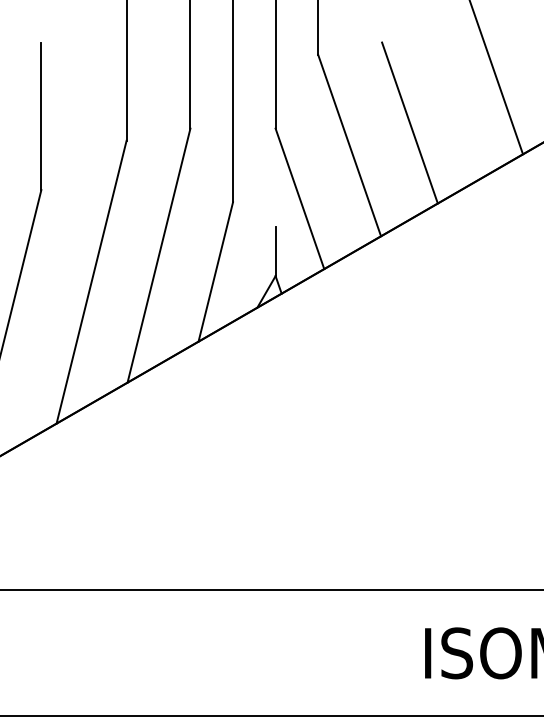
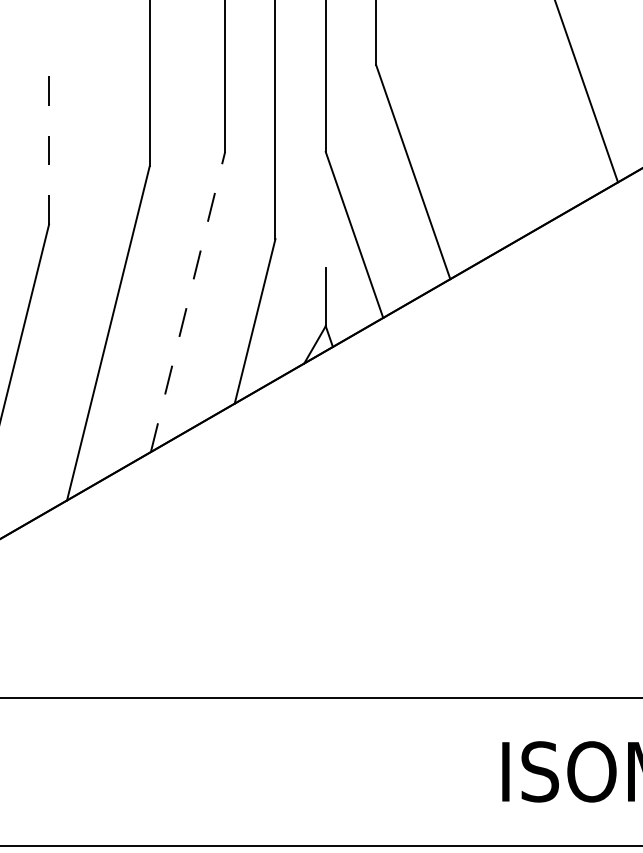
line: (41, 116) -> (49, 137), solid -> dashed
line: (409, 122) -> (483, 144), removed
line: (159, 255) -> (188, 301), solid -> dashed

